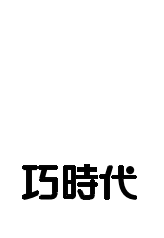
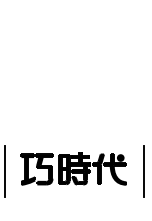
line: (5, 184) -> (4, 171), added
line: (155, 184) -> (144, 171), added

